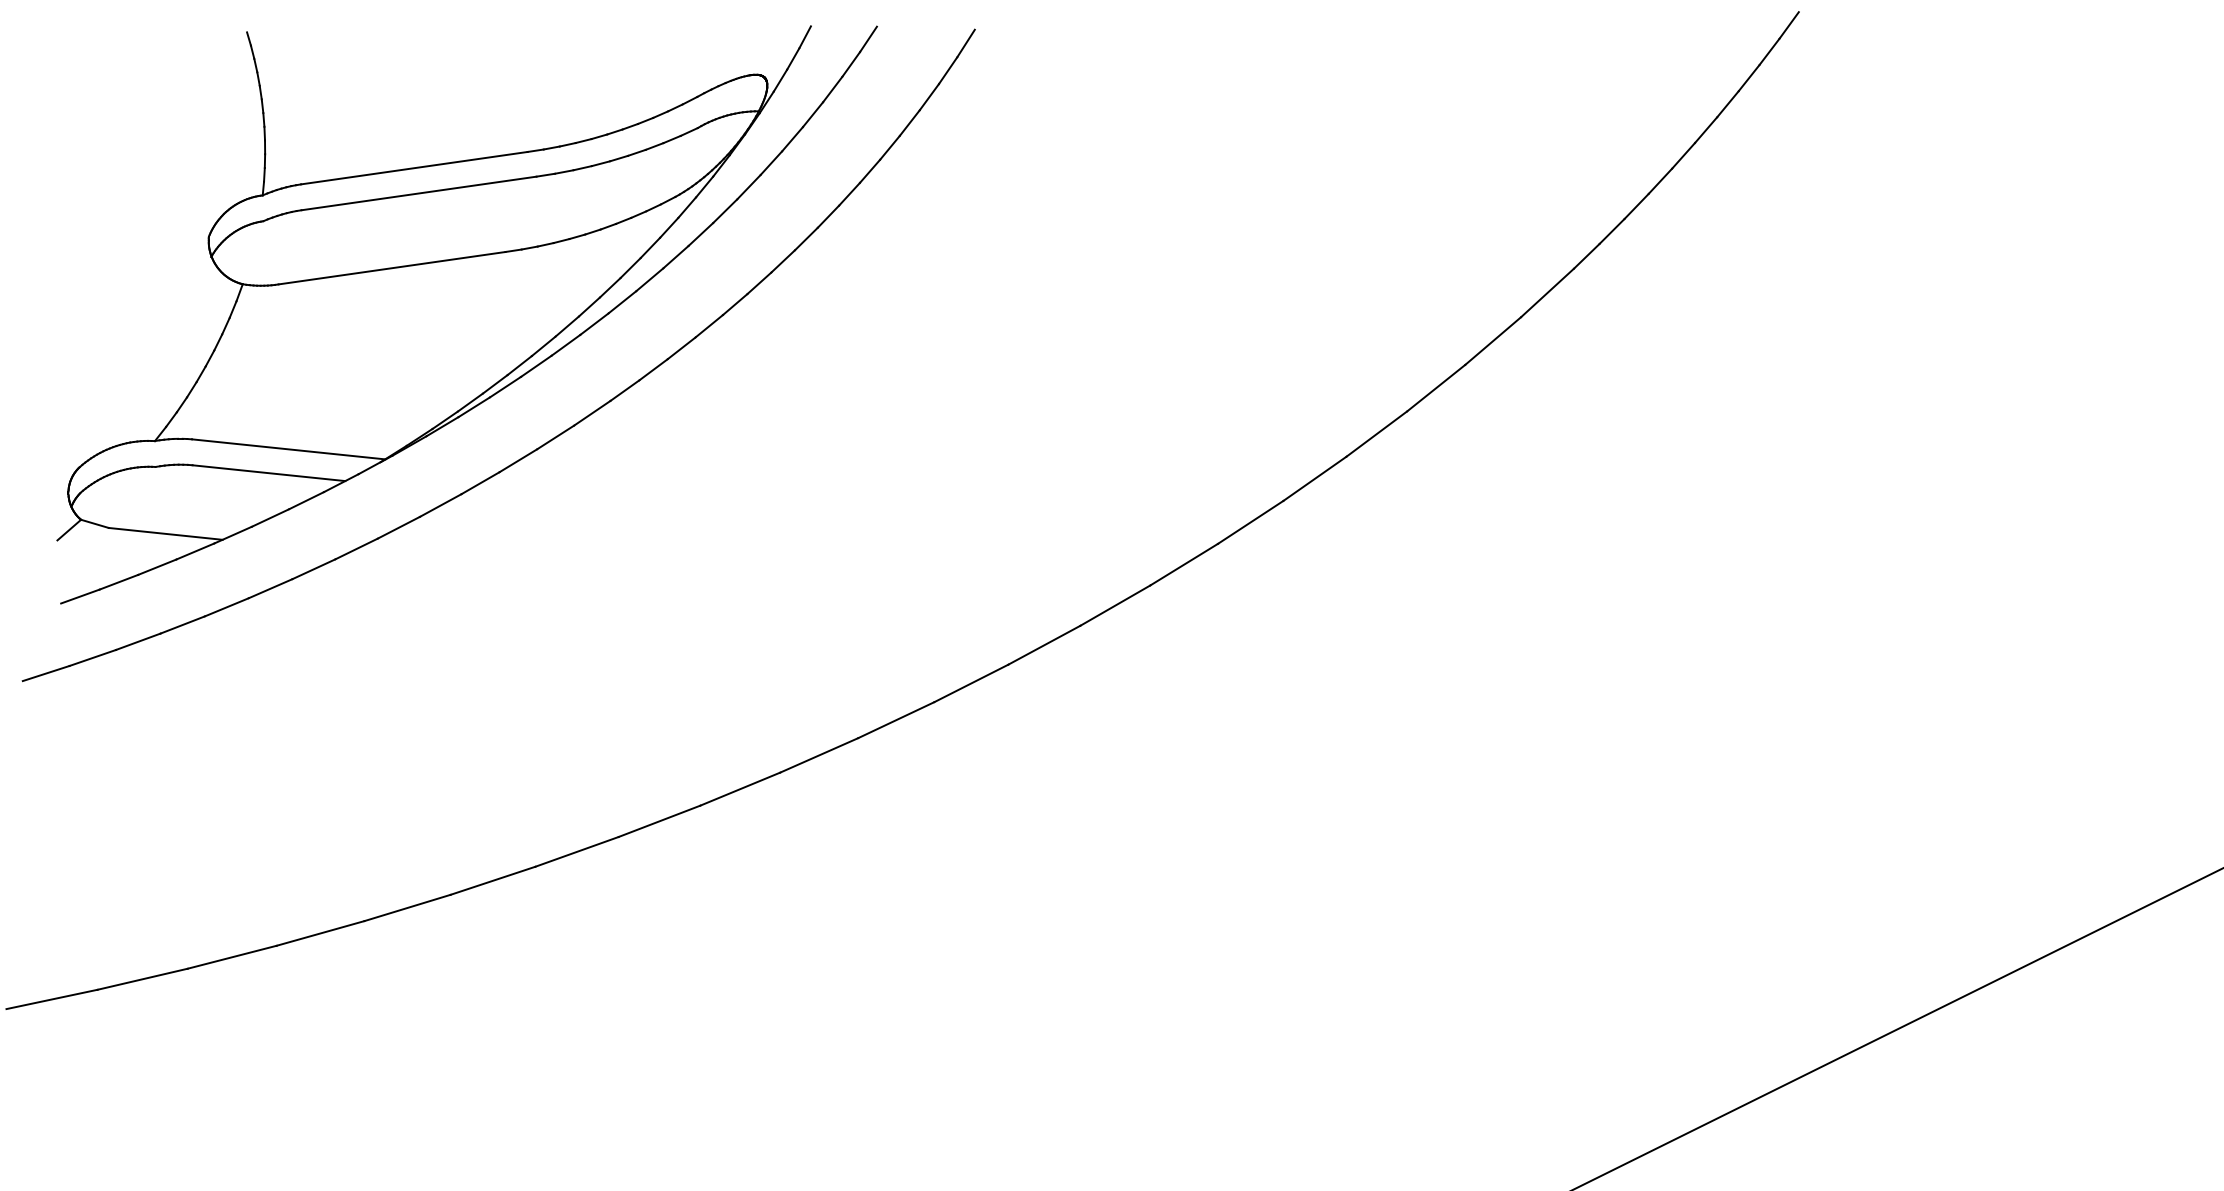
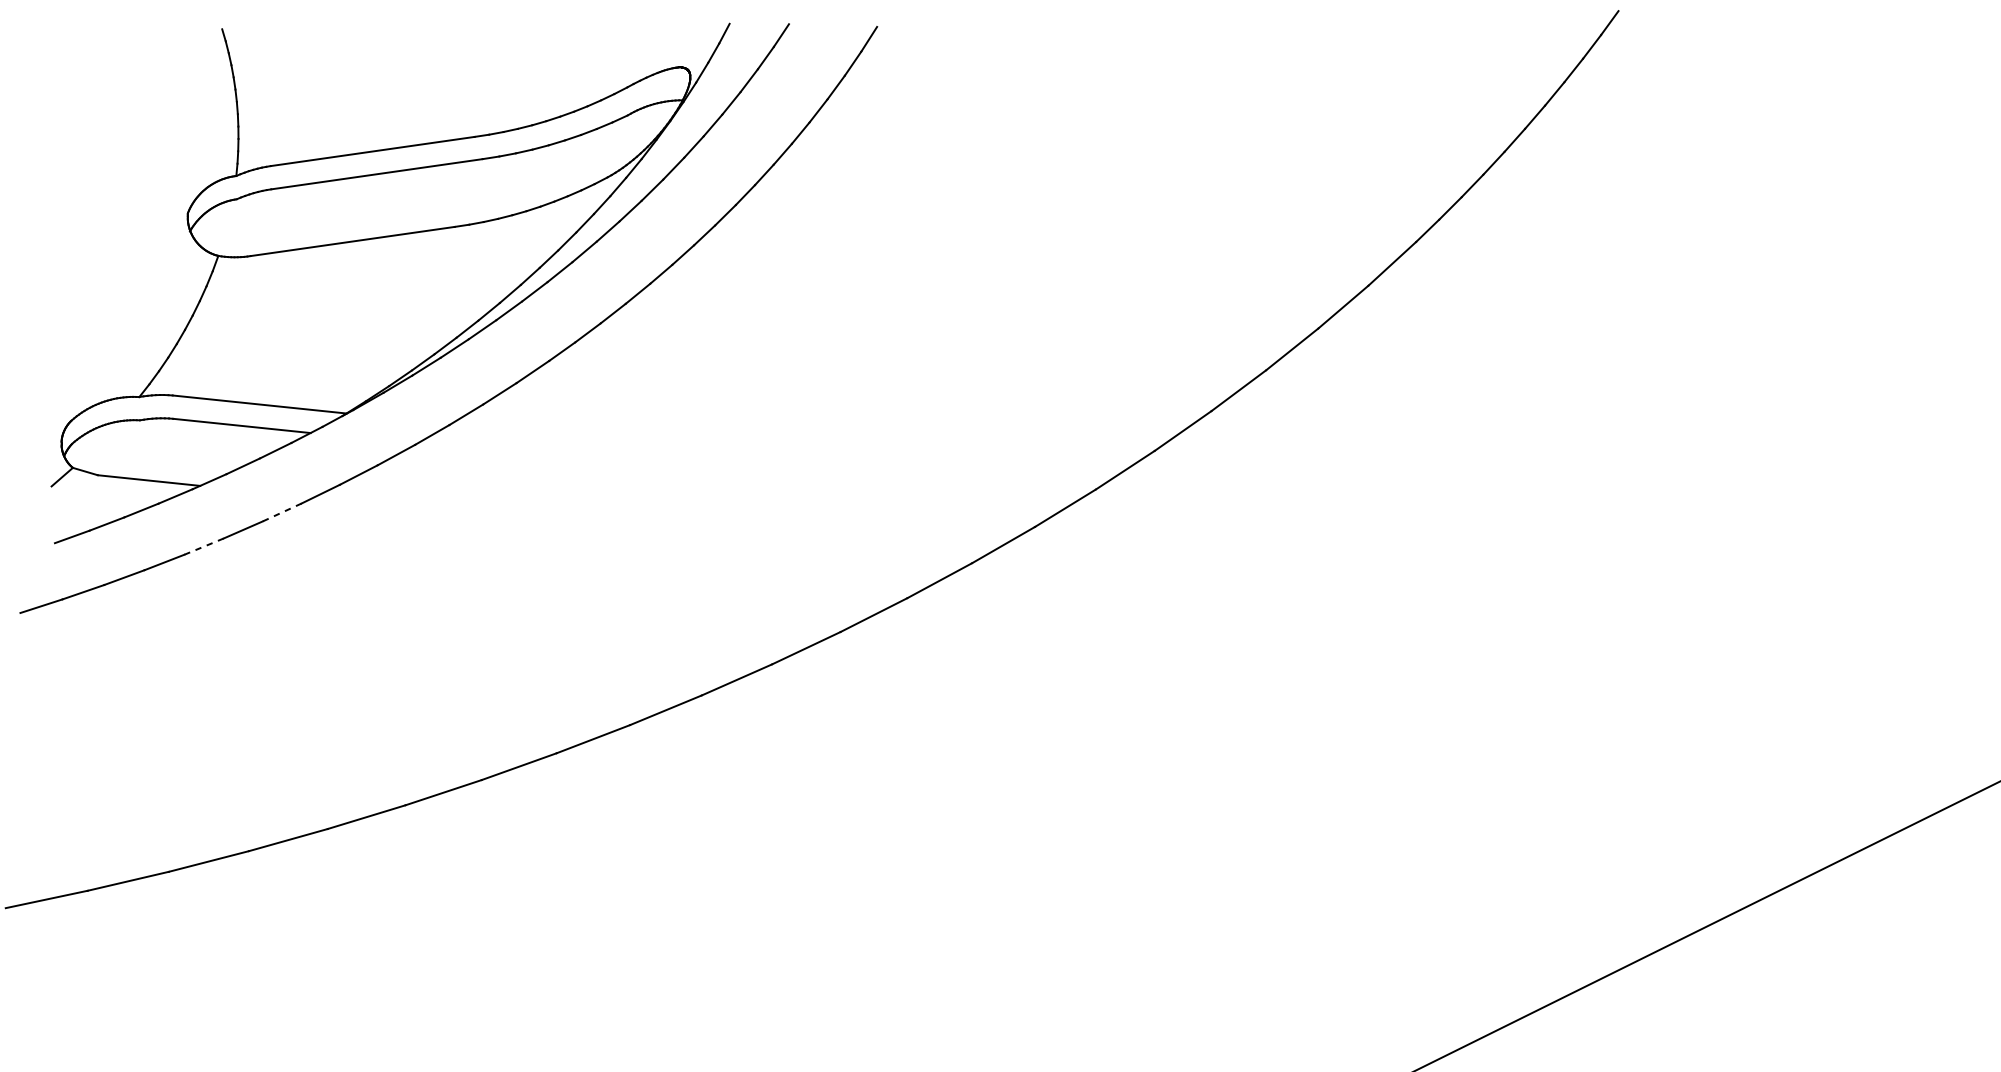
line: (313, 569) -> (282, 512), solid -> dashed
line: (226, 607) -> (203, 546), solid -> dashed

